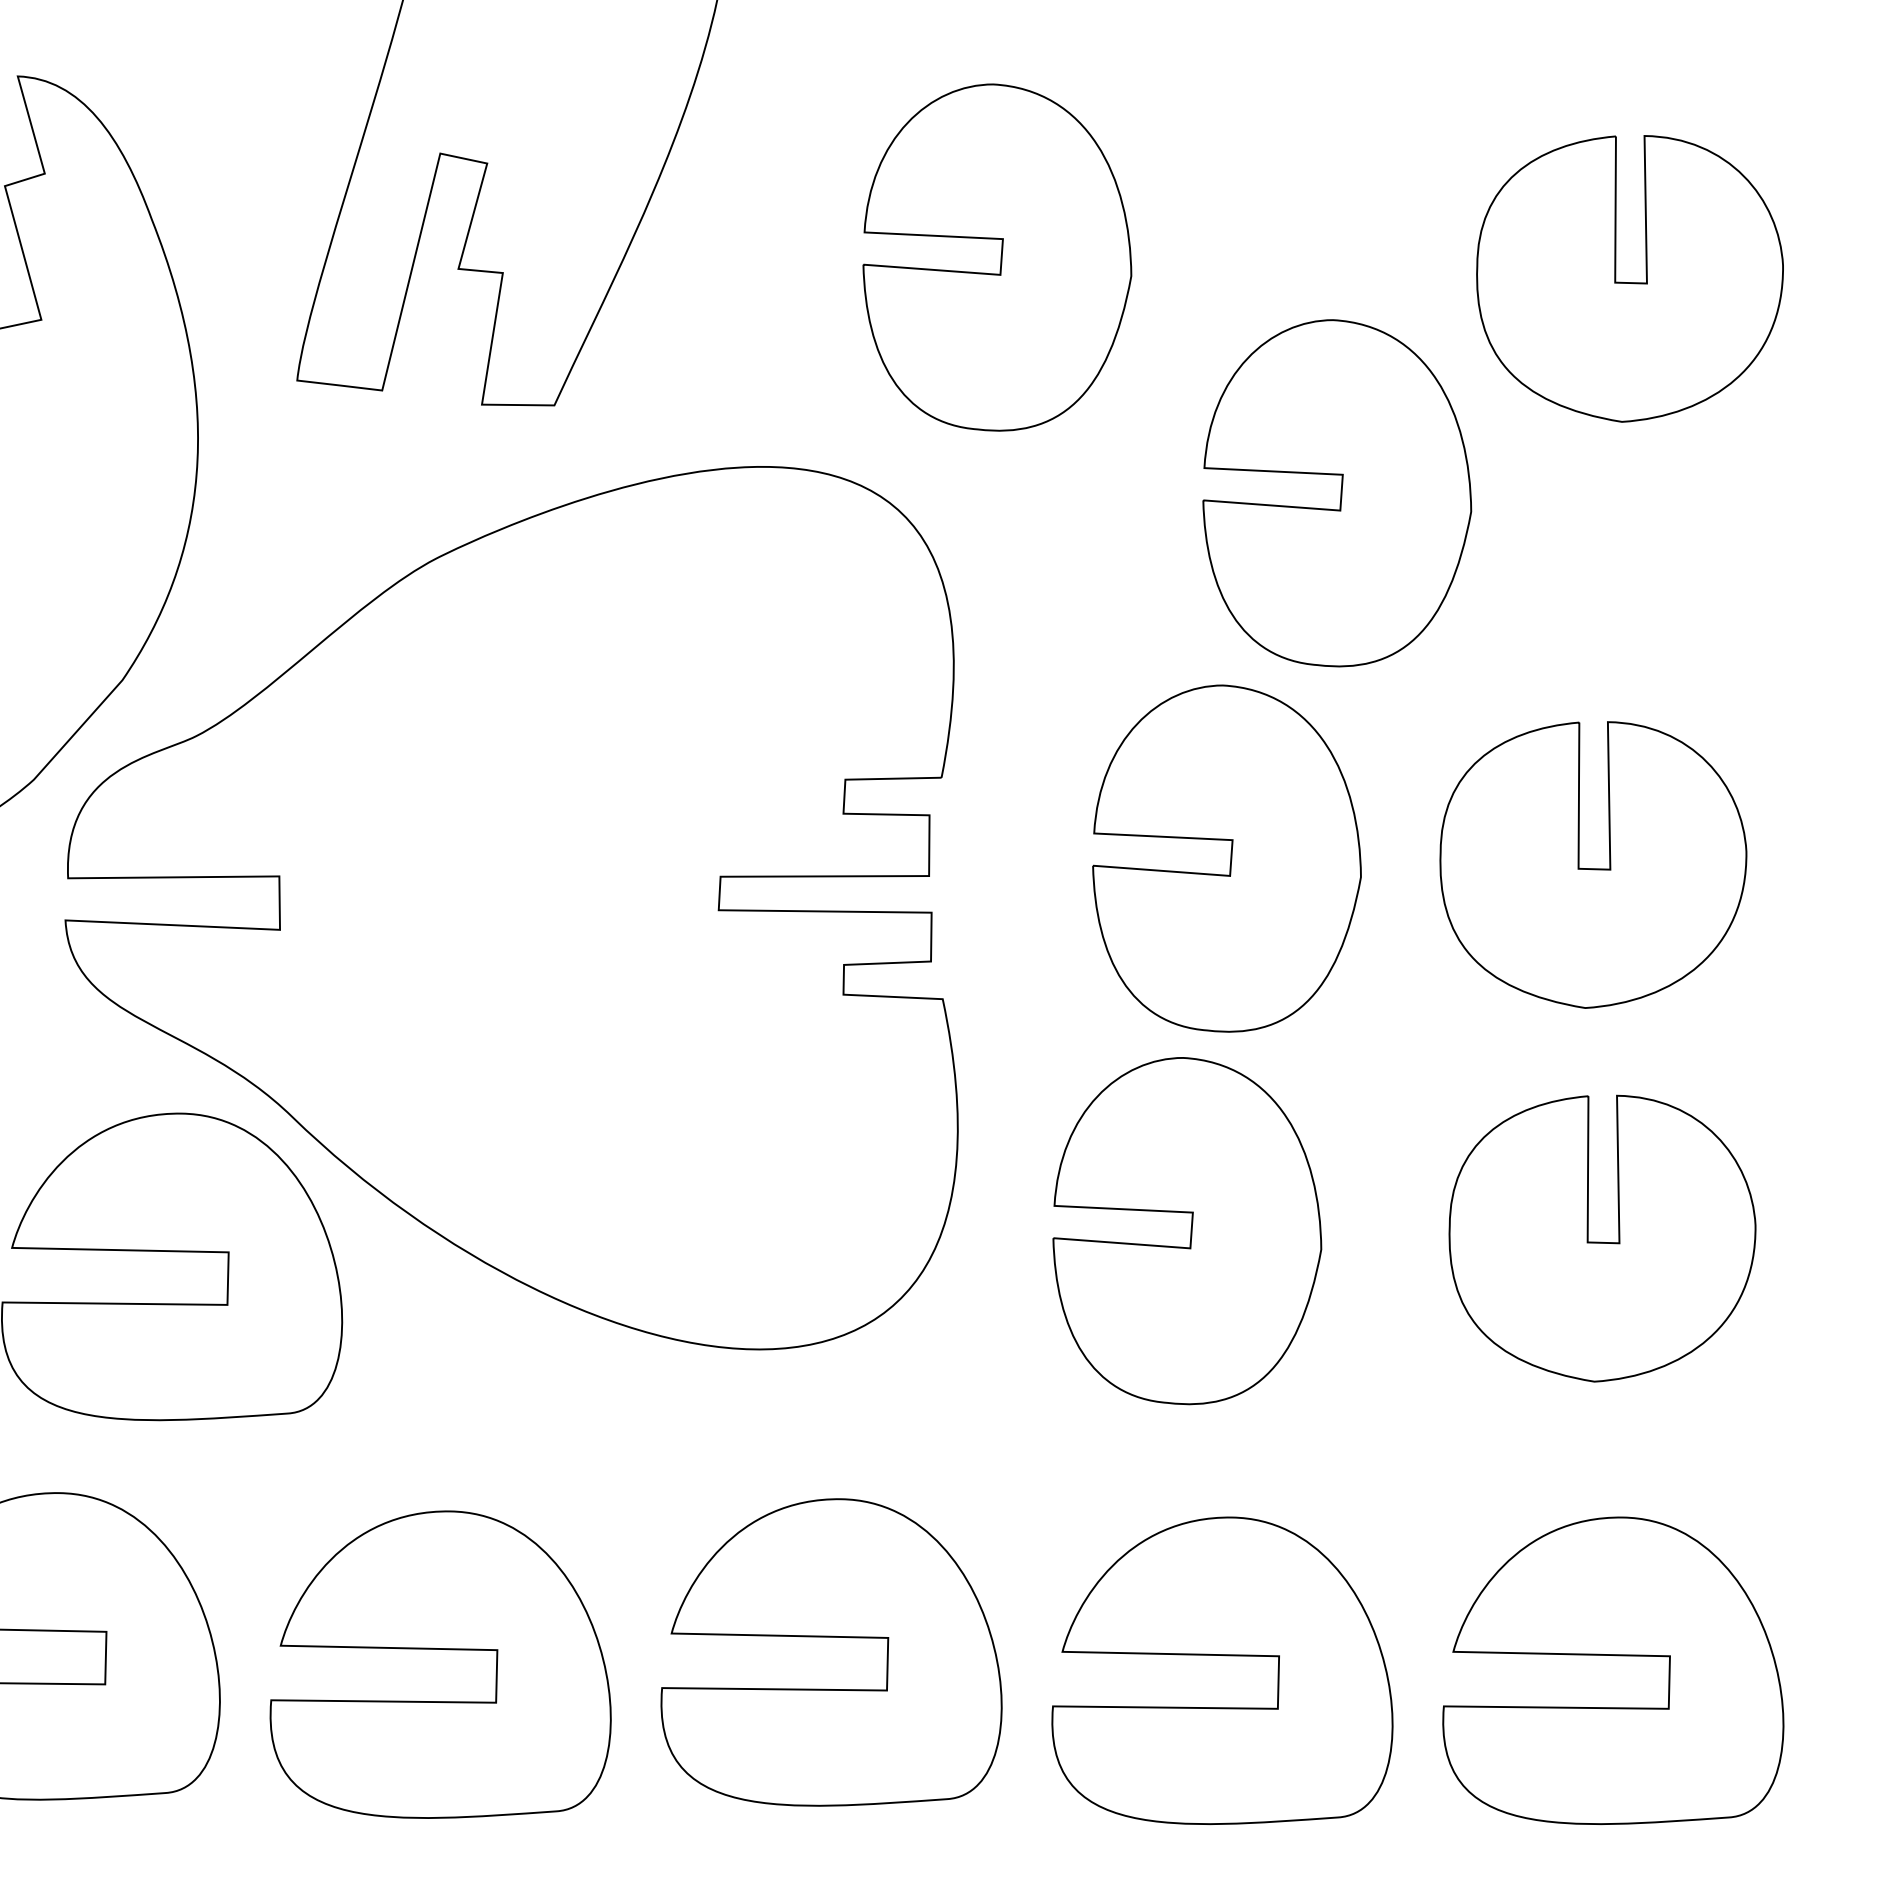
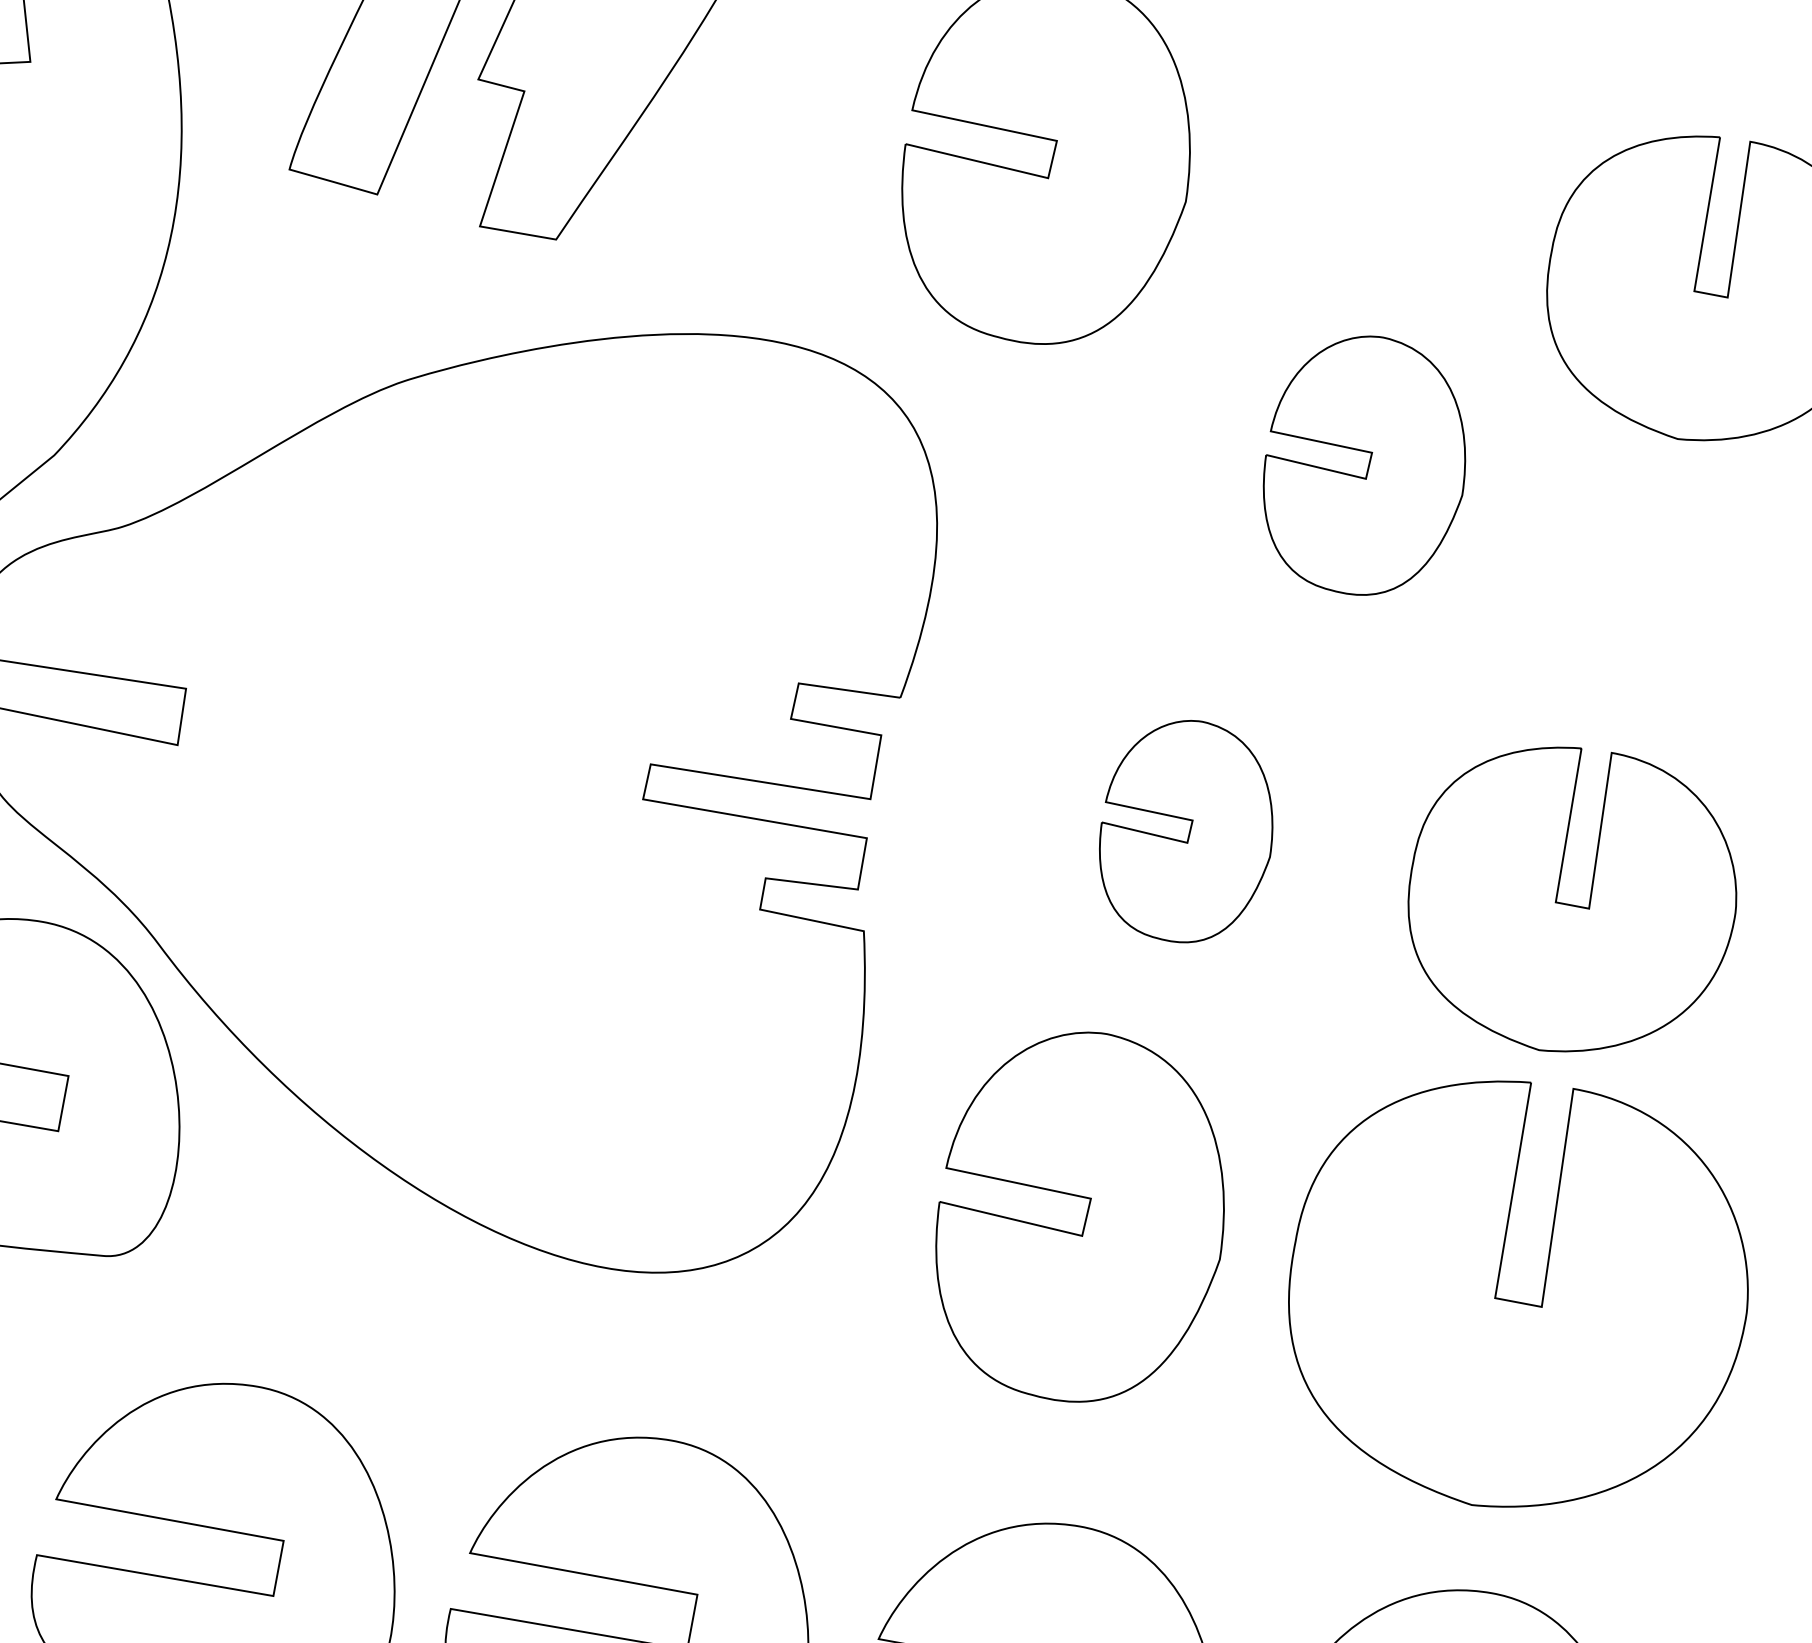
part: (1337, 493) -> (1365, 465), size x0.7
part: (1226, 858) -> (1186, 831), size x0.6
part: (1602, 1238) -> (1517, 1295), size x1.4

